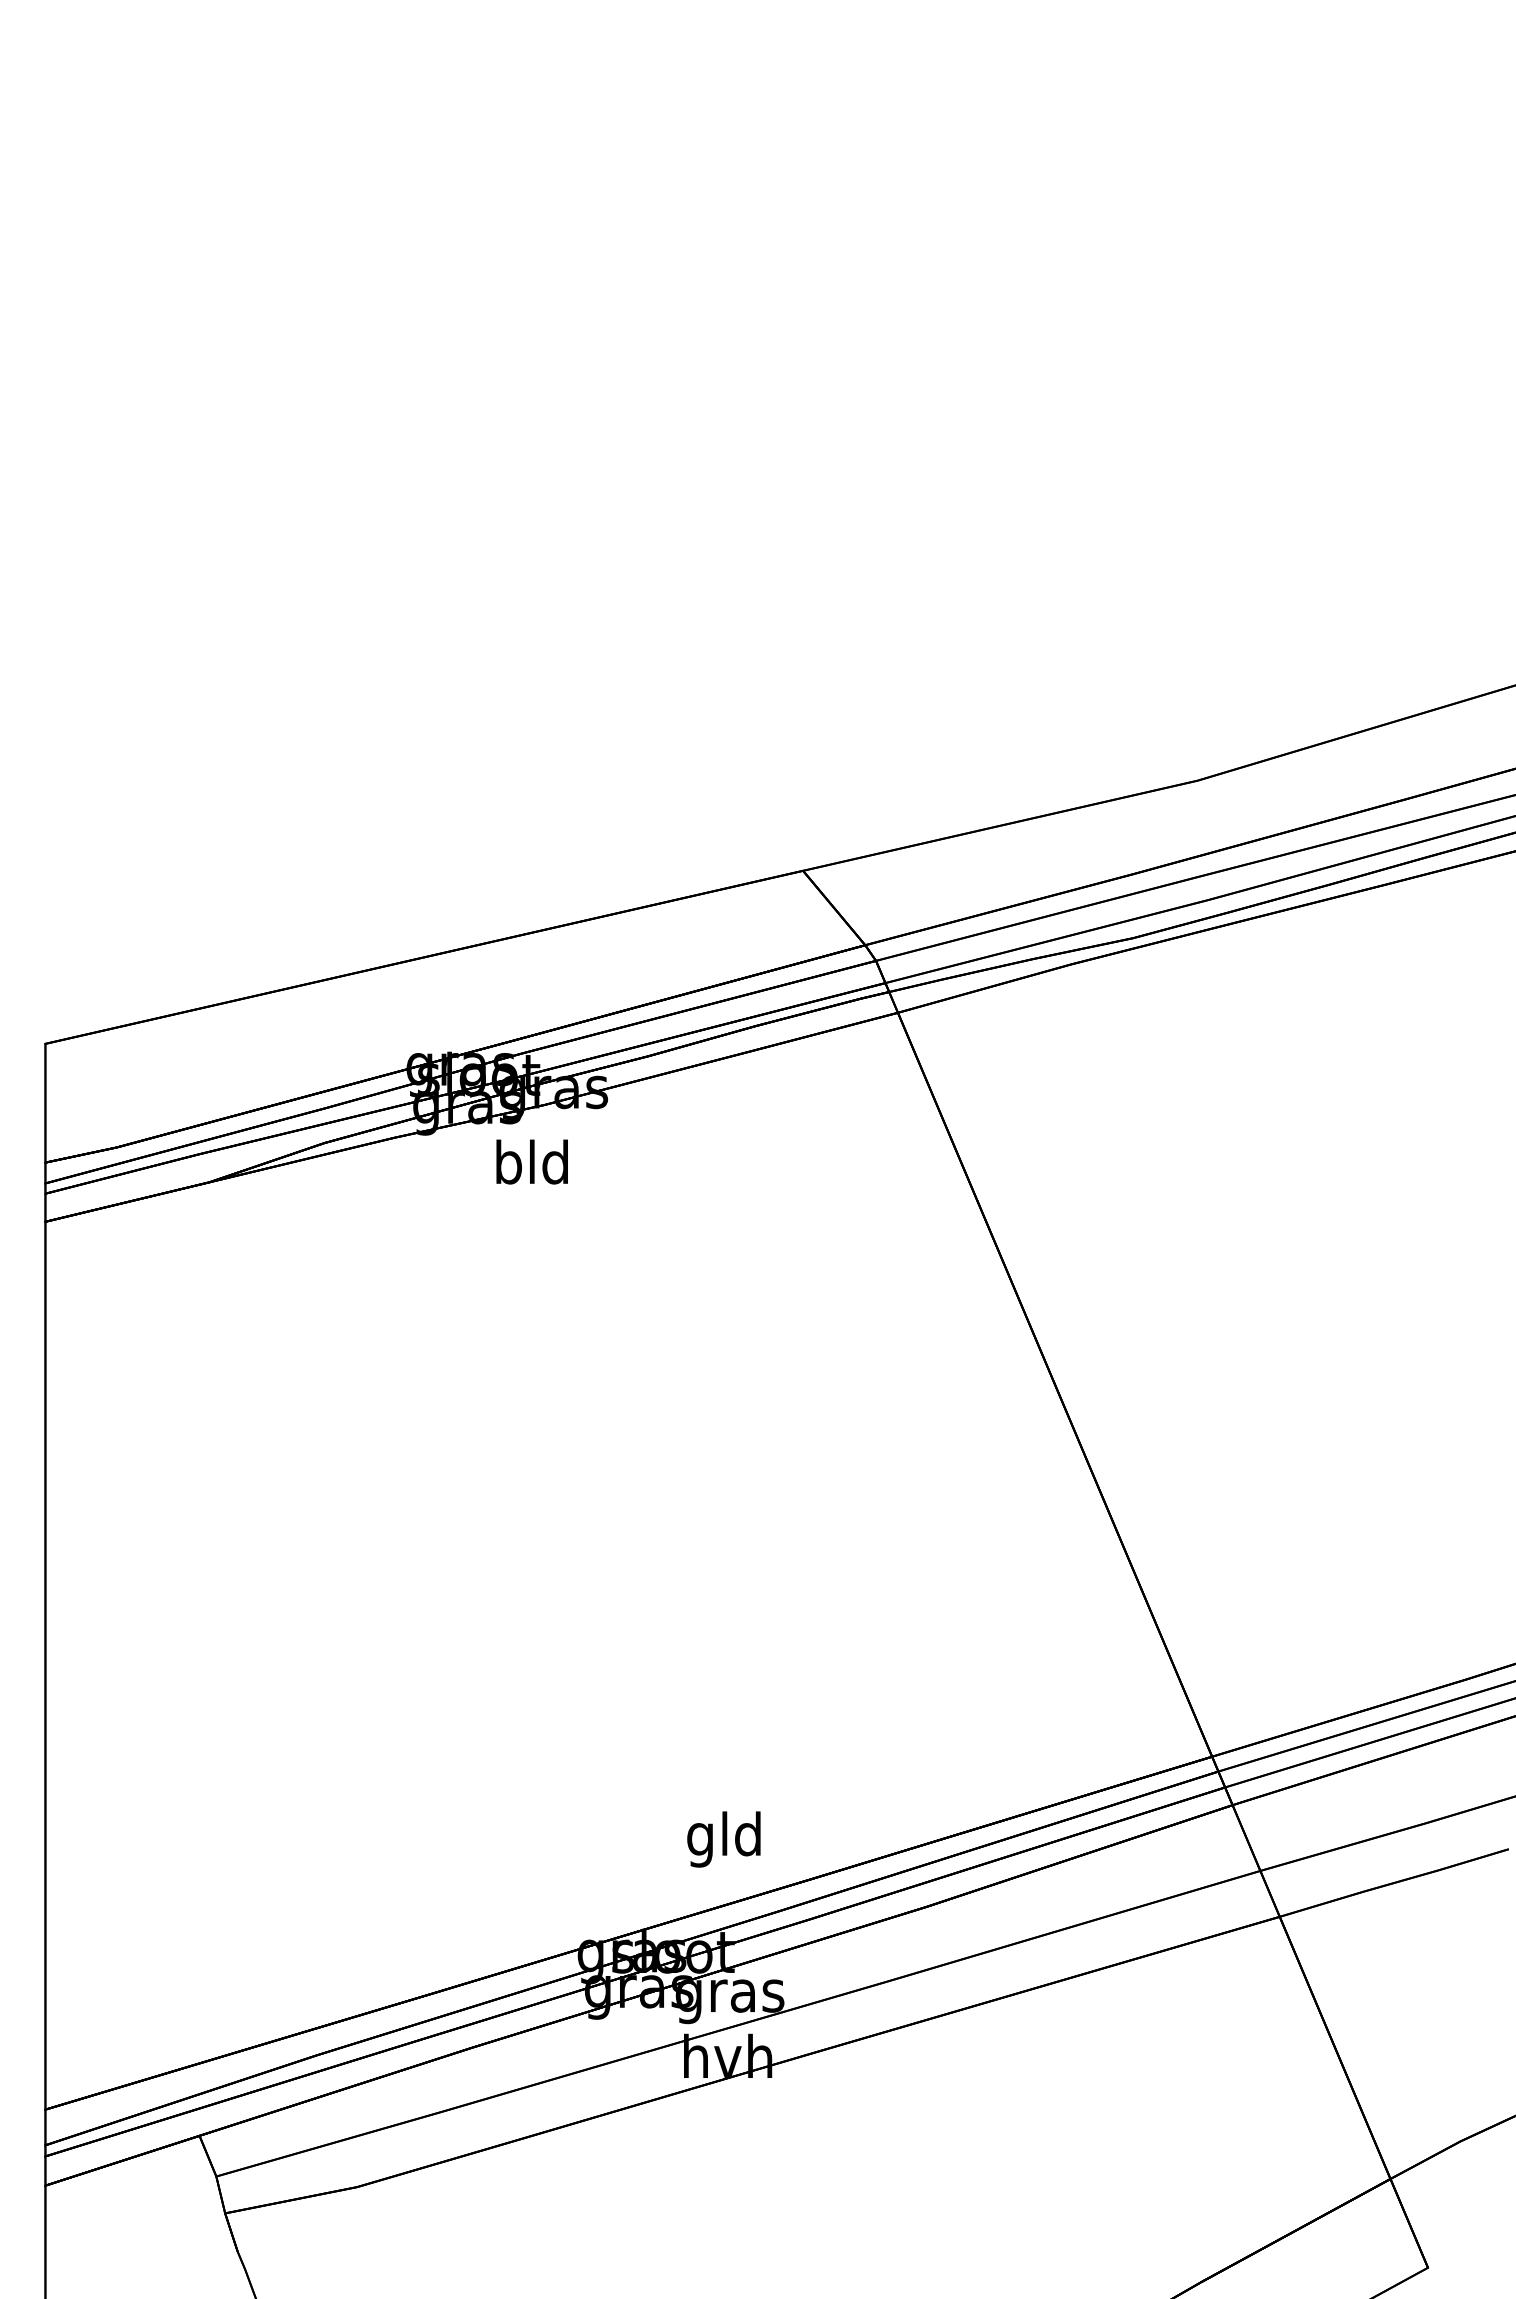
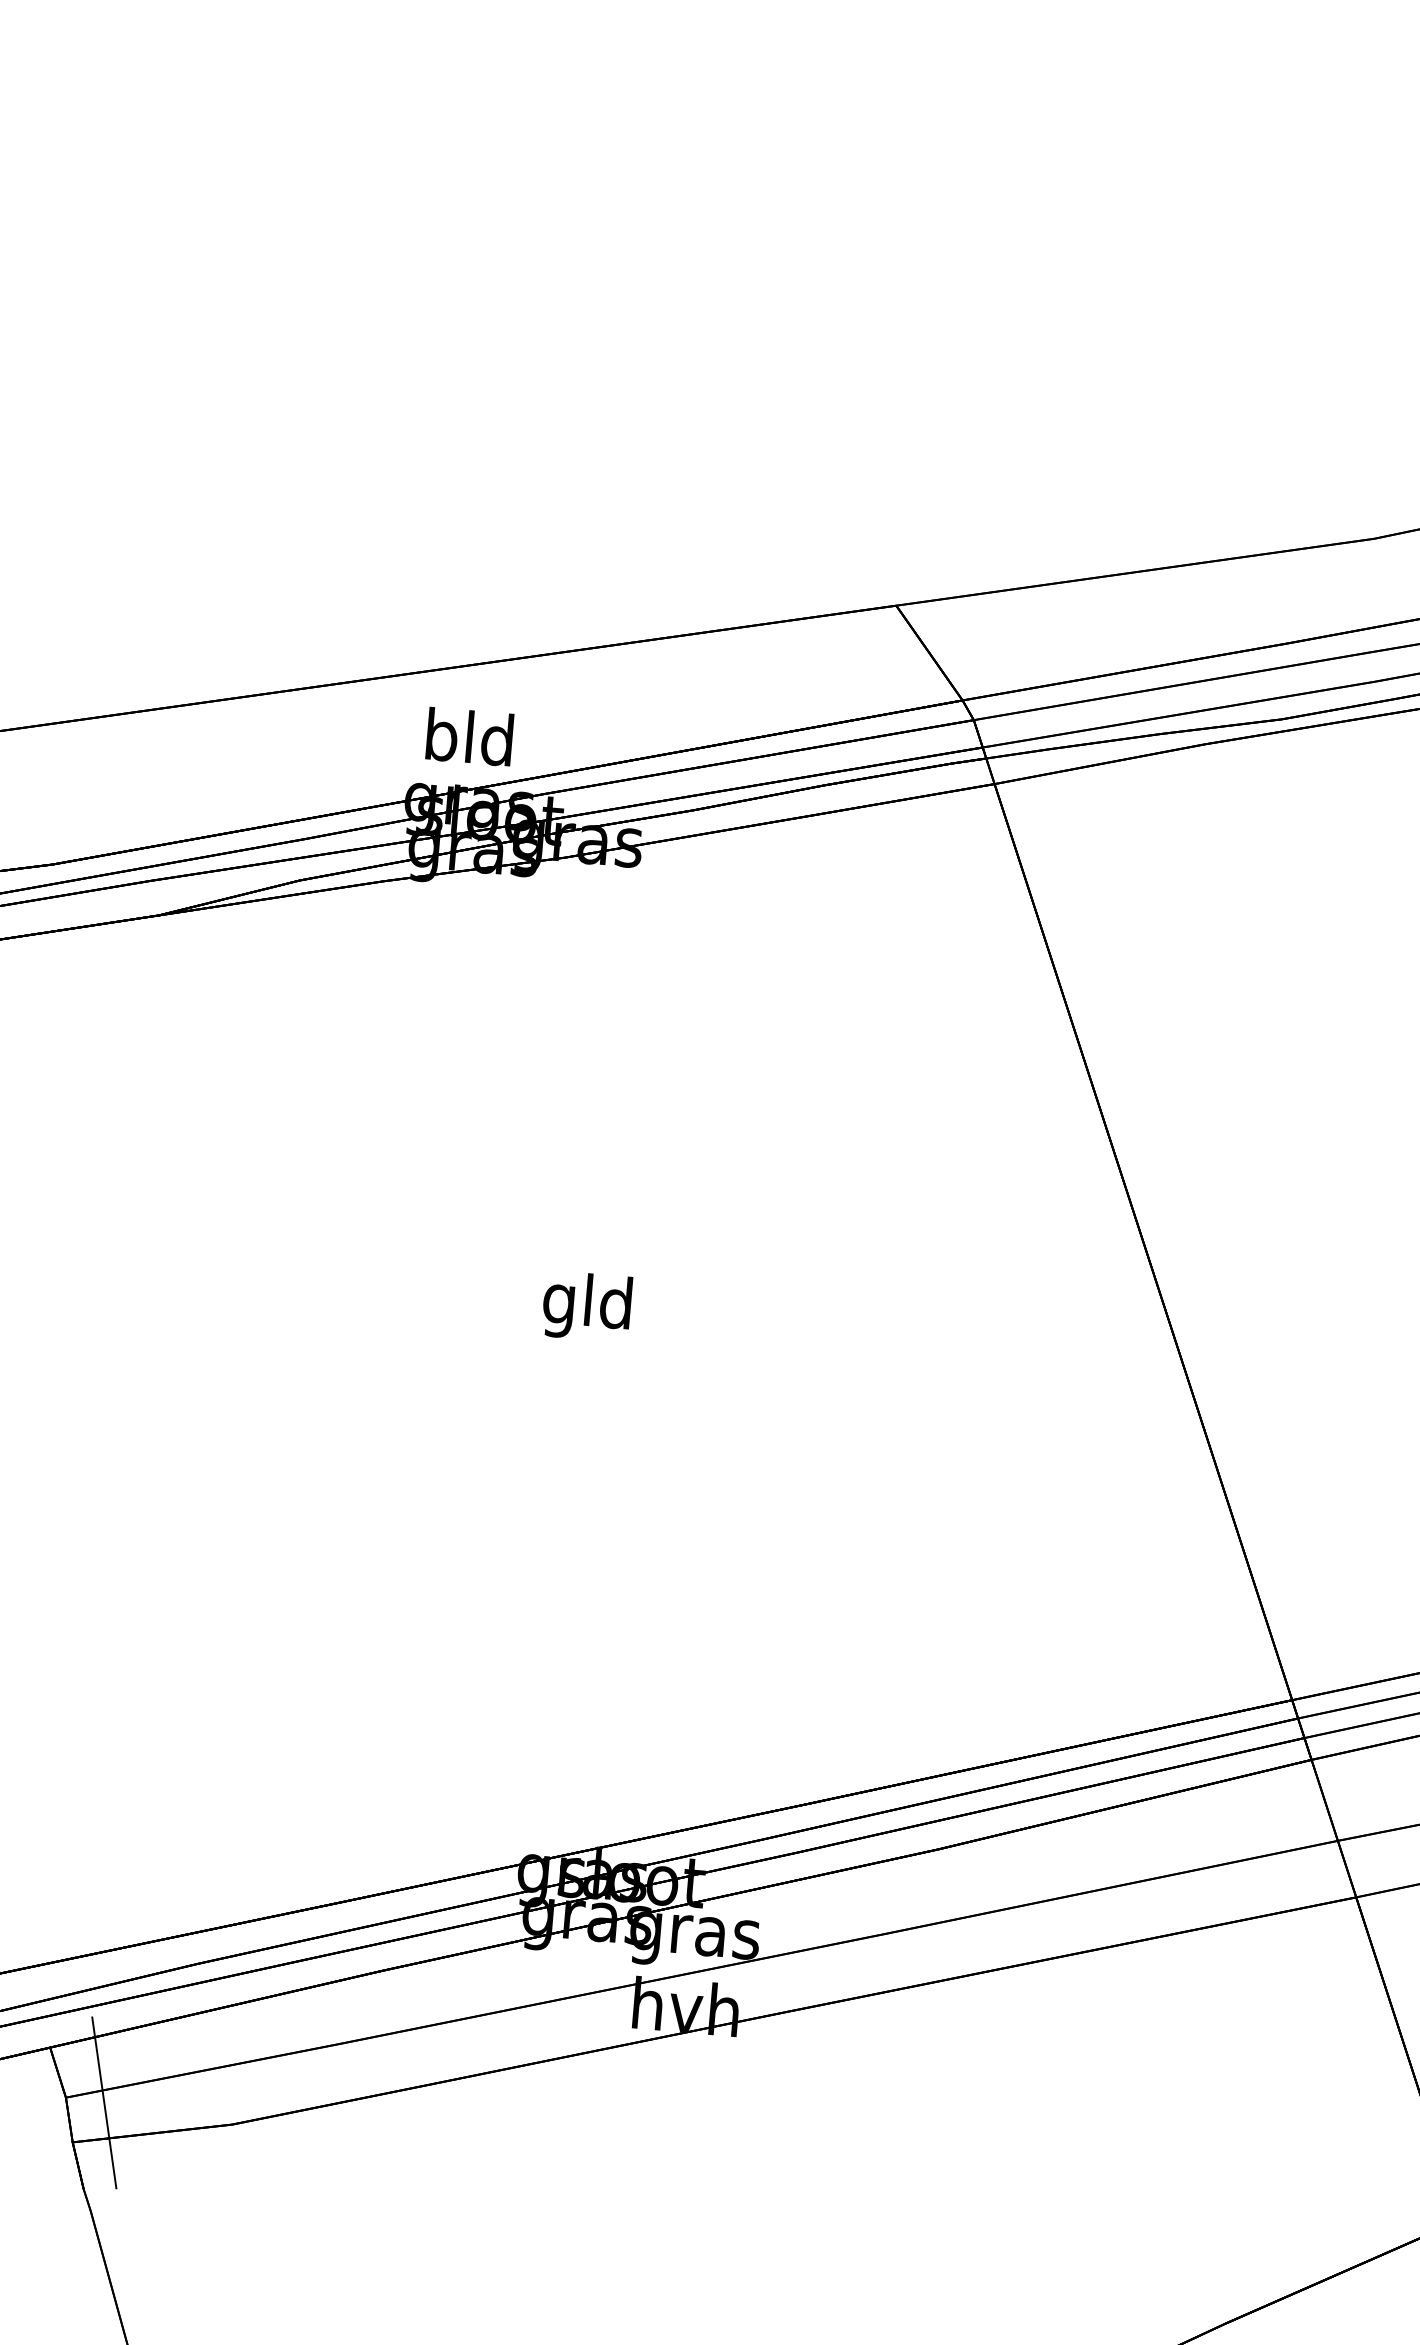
text: (531, 1161) -> (468, 736), moved
text: (723, 1839) -> (586, 1306), moved
line: (248, 2177) -> (104, 2102), added

